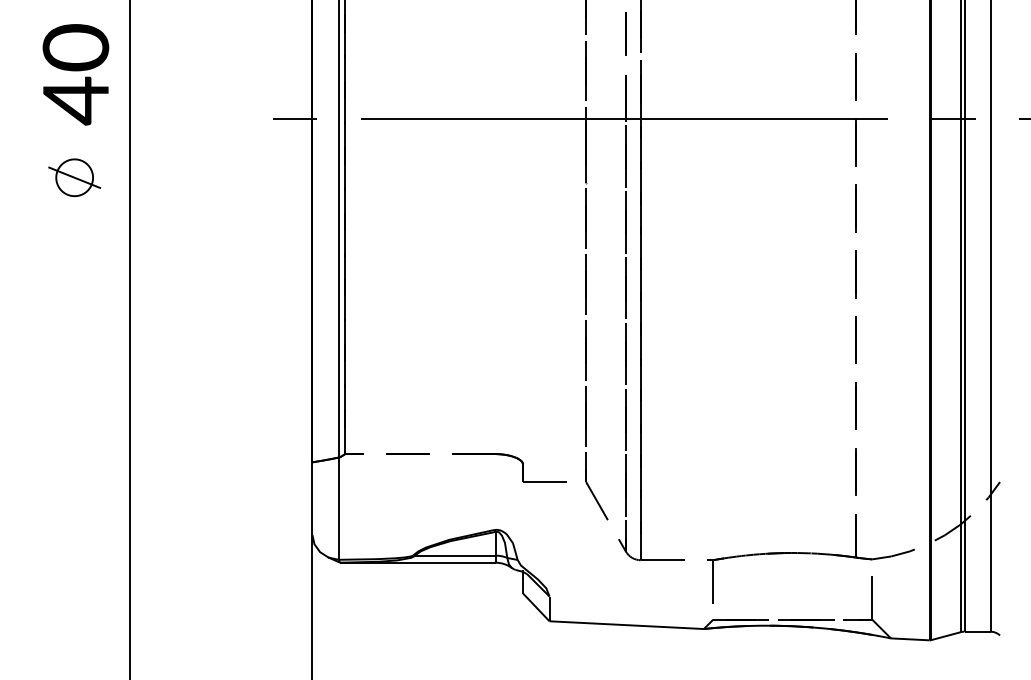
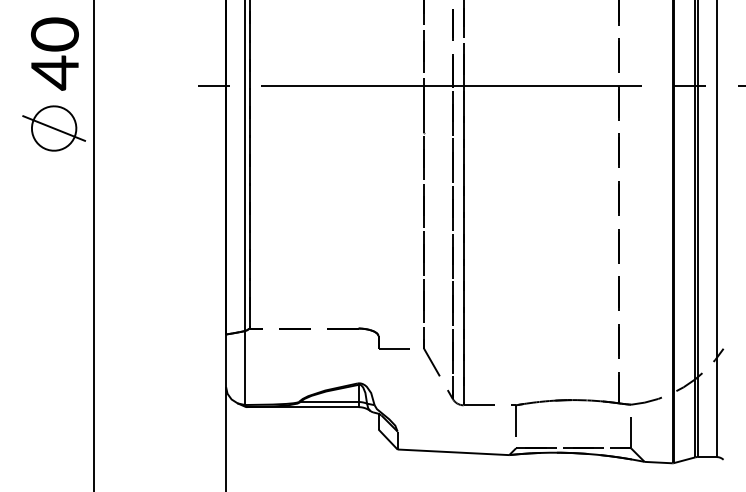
part: (74, 177) -> (53, 128), size x1.67

